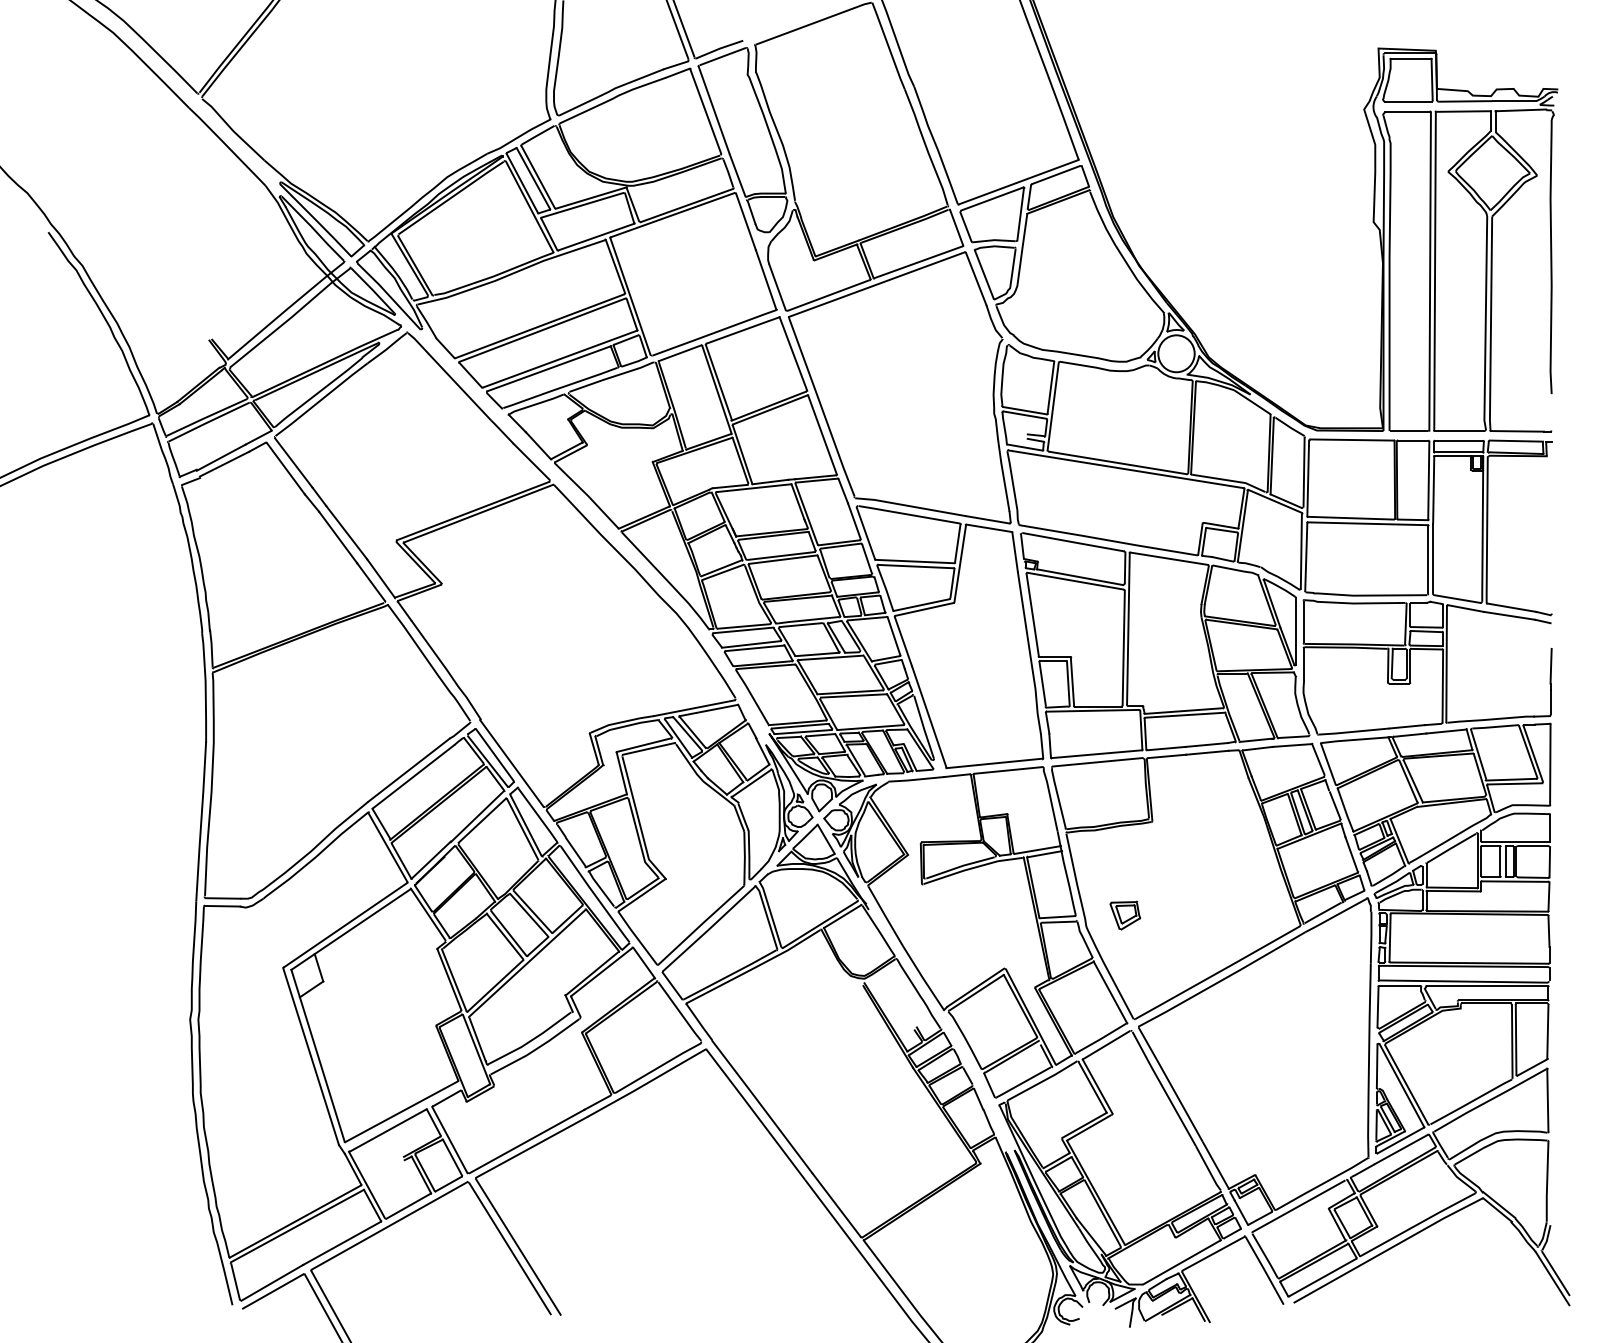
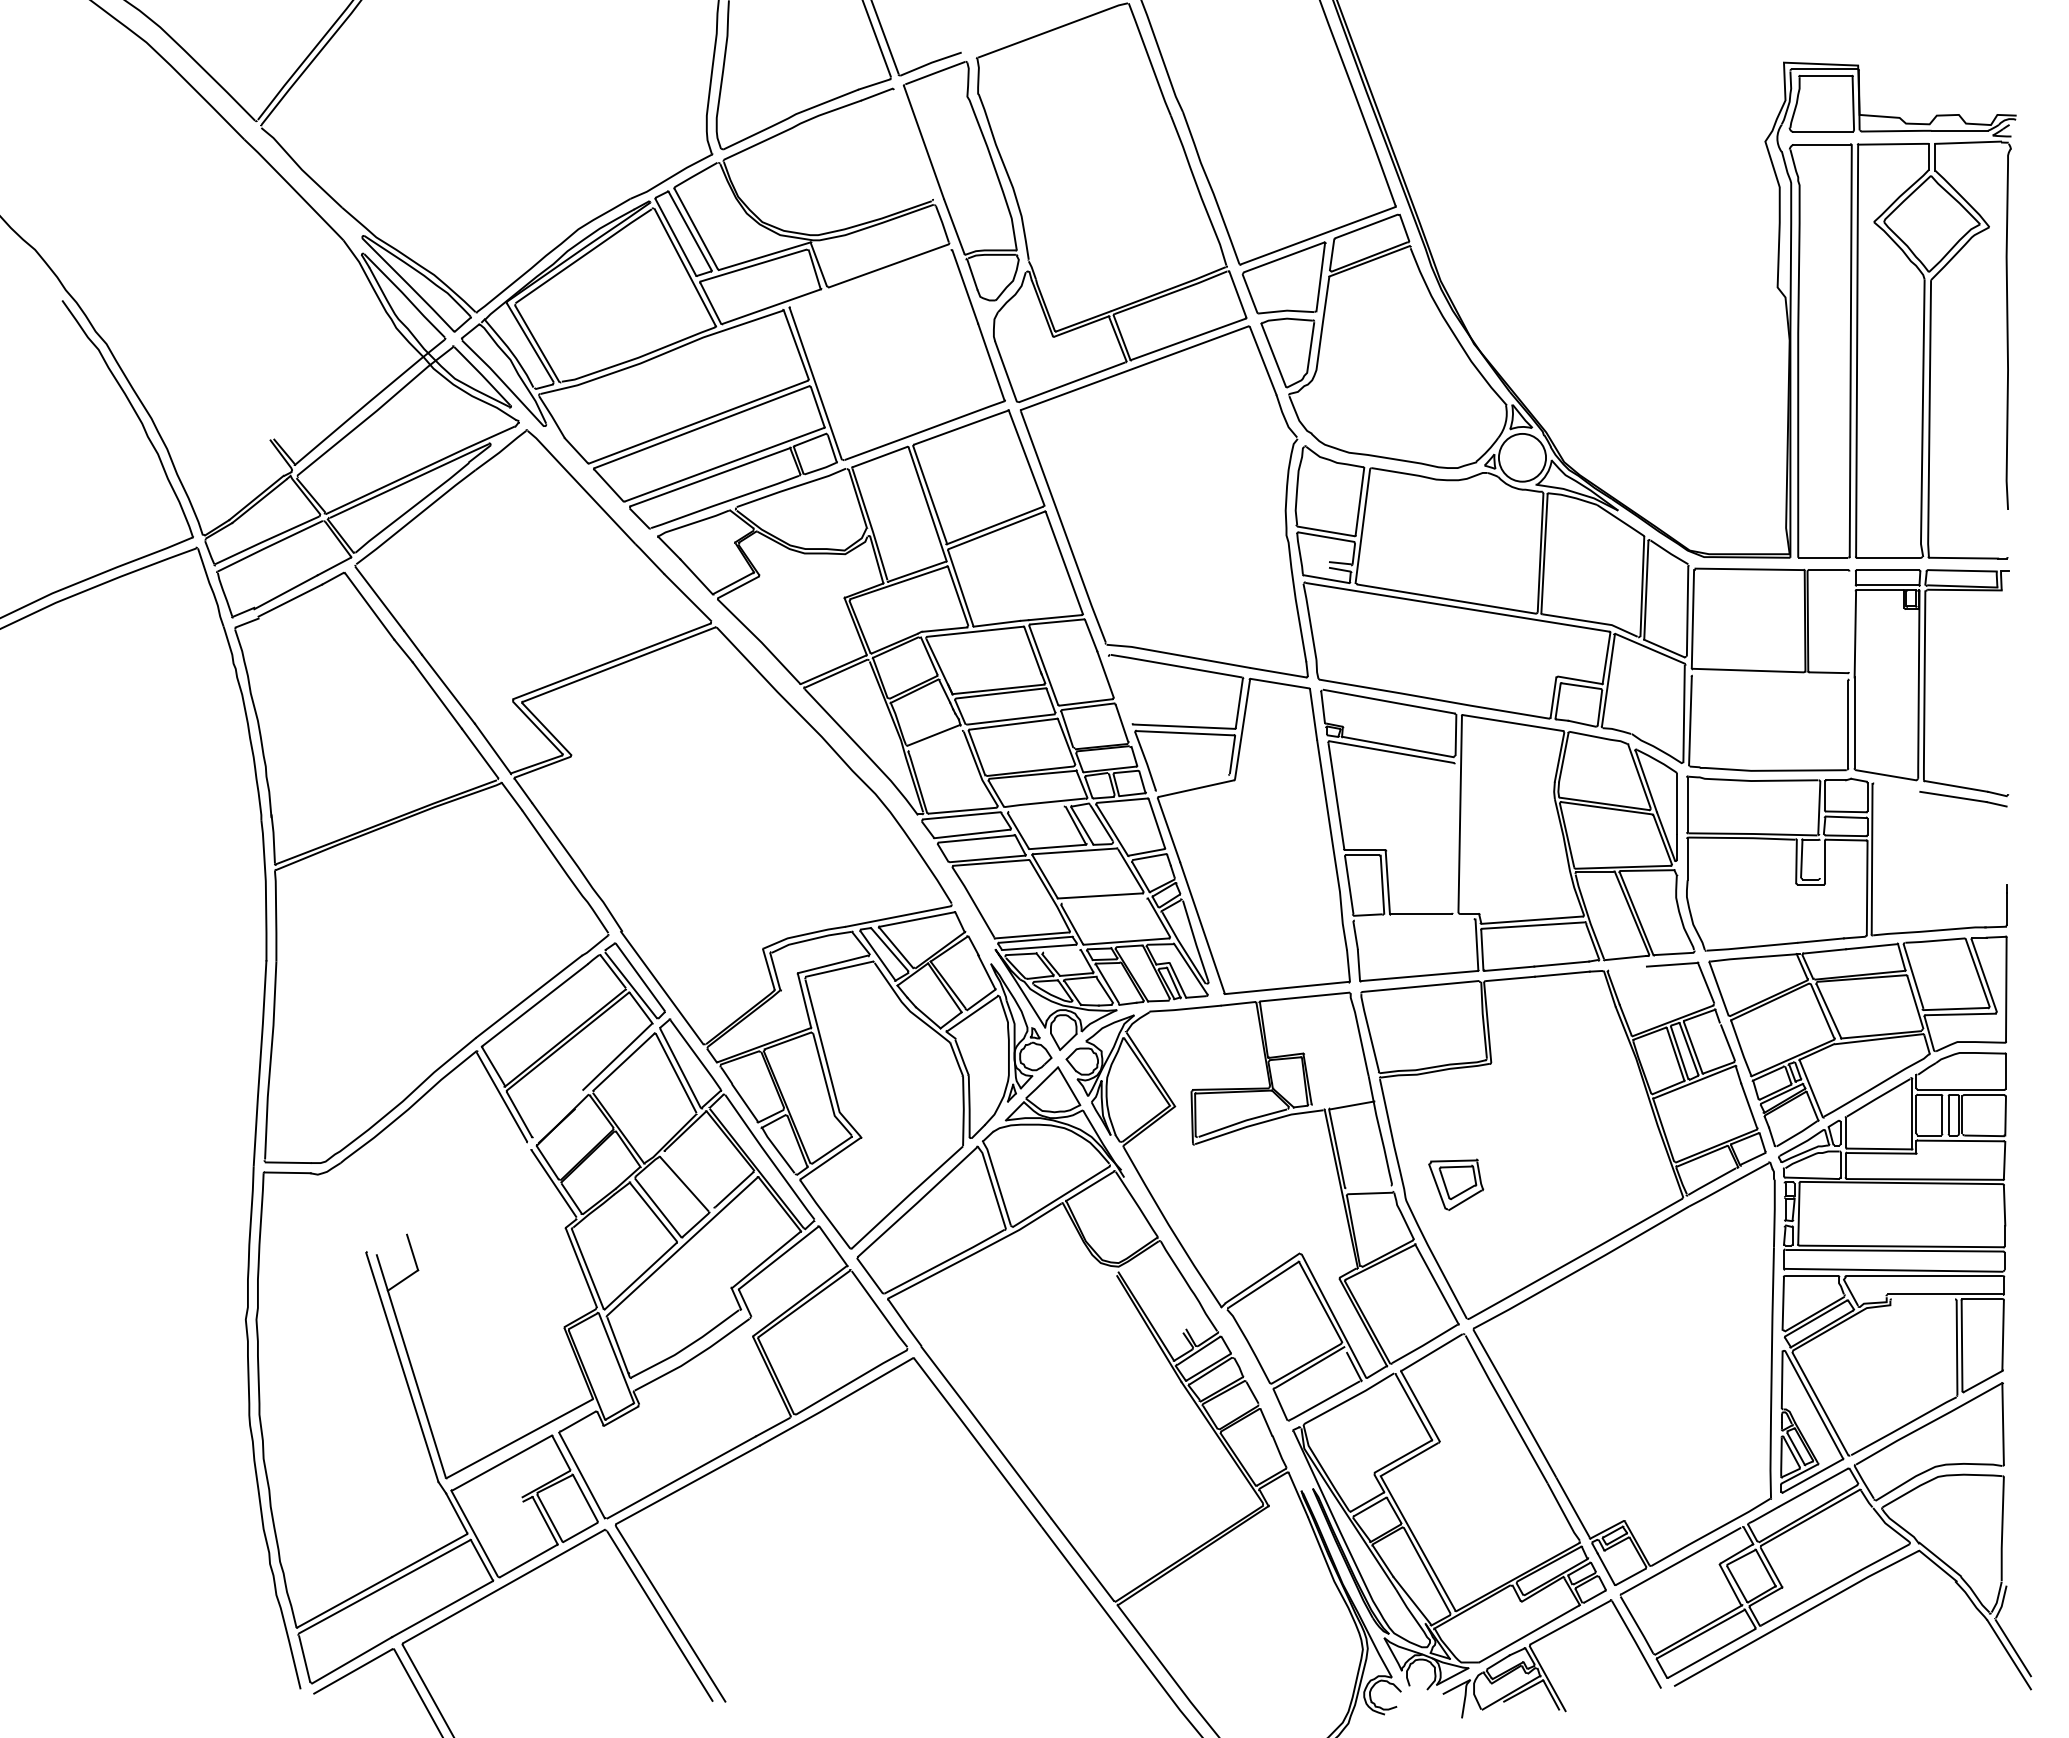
line: (705, 110) -> (912, 143), removed
line: (672, 214) -> (870, 277), removed
line: (1428, 480) -> (1848, 621), removed
line: (1367, 523) -> (1769, 677), removed
line: (865, 533) -> (1120, 690), removed
line: (722, 572) -> (934, 740), removed
line: (922, 604) -> (1193, 782), removed
line: (1465, 608) -> (1896, 787), removed
line: (800, 624) -> (1035, 808), removed
line: (1123, 647) -> (1453, 838), removed
line: (1406, 663) -> (1820, 858), removed
line: (1551, 665) -> (2007, 861), removed
line: (853, 695) -> (1104, 900), removed
line: (1093, 710) -> (1414, 919), removed
line: (821, 735) -> (1062, 951), removed
line: (1257, 748) -> (1627, 968), removed
line: (1037, 850) -> (1342, 1100), removed
line: (430, 859) -> (557, 1112), removed
line: (532, 911) -> (688, 1179), removed
part: (1125, 915) -> (1456, 1184), size x1.4
line: (1057, 916) -> (1368, 1186), removed
line: (345, 924) -> (446, 1196), removed
line: (350, 929) -> (453, 1202), removed
line: (1486, 1003) -> (1923, 1298), removed

